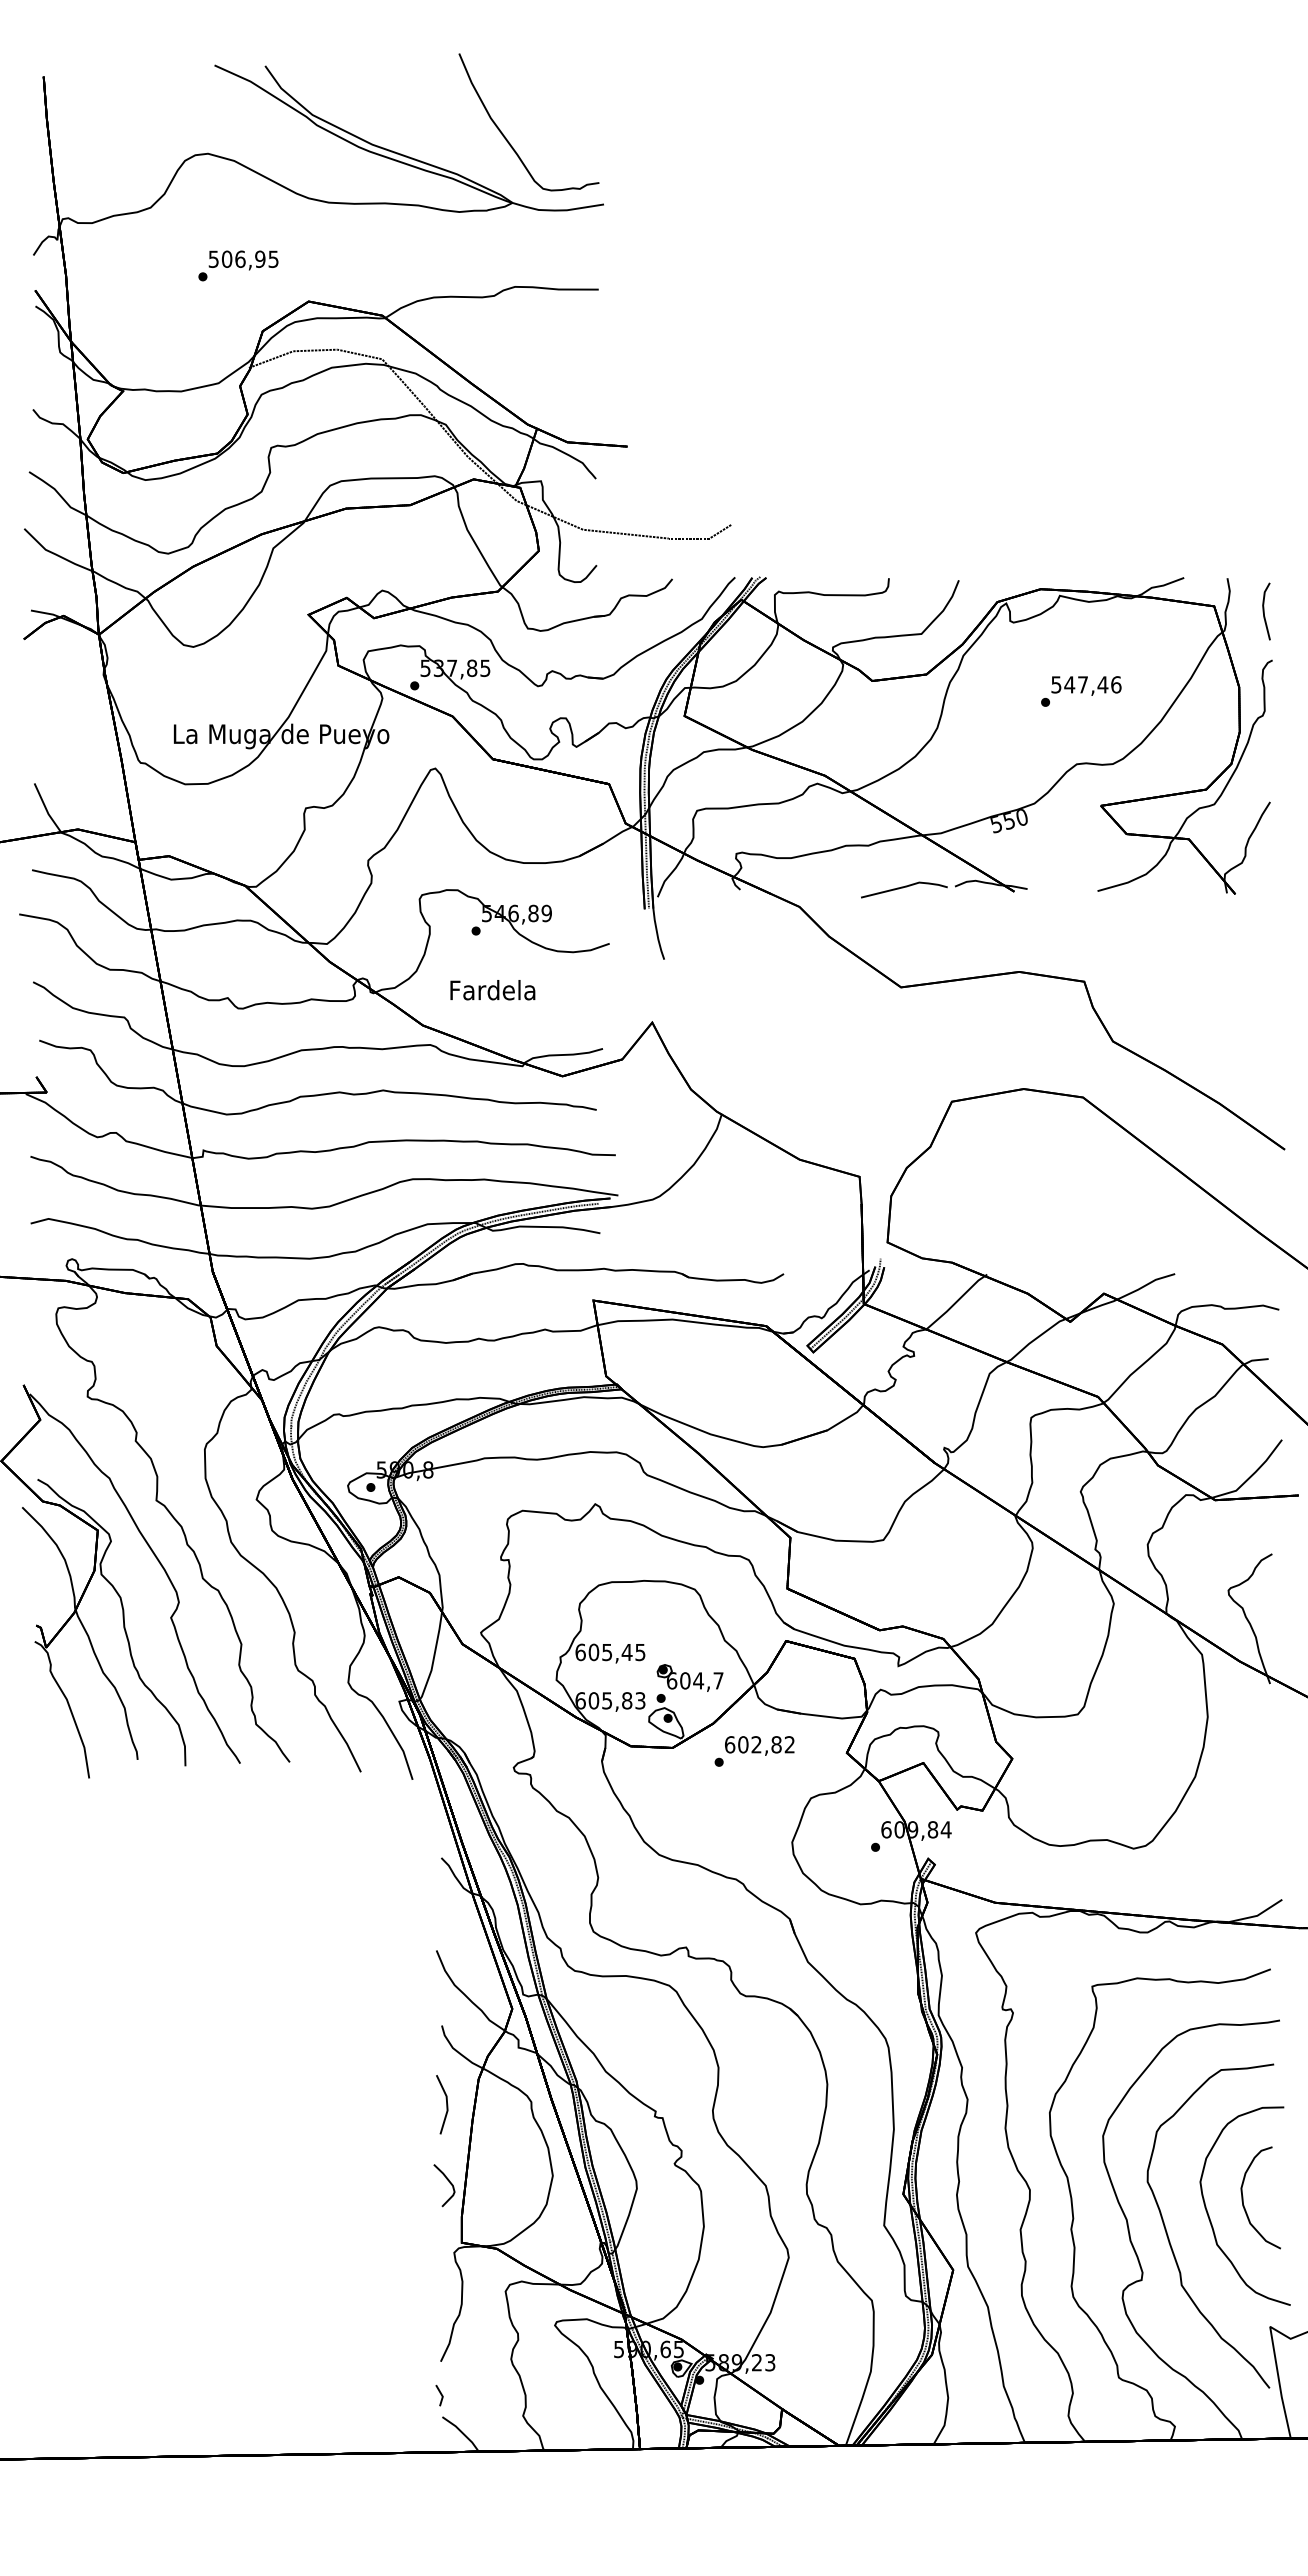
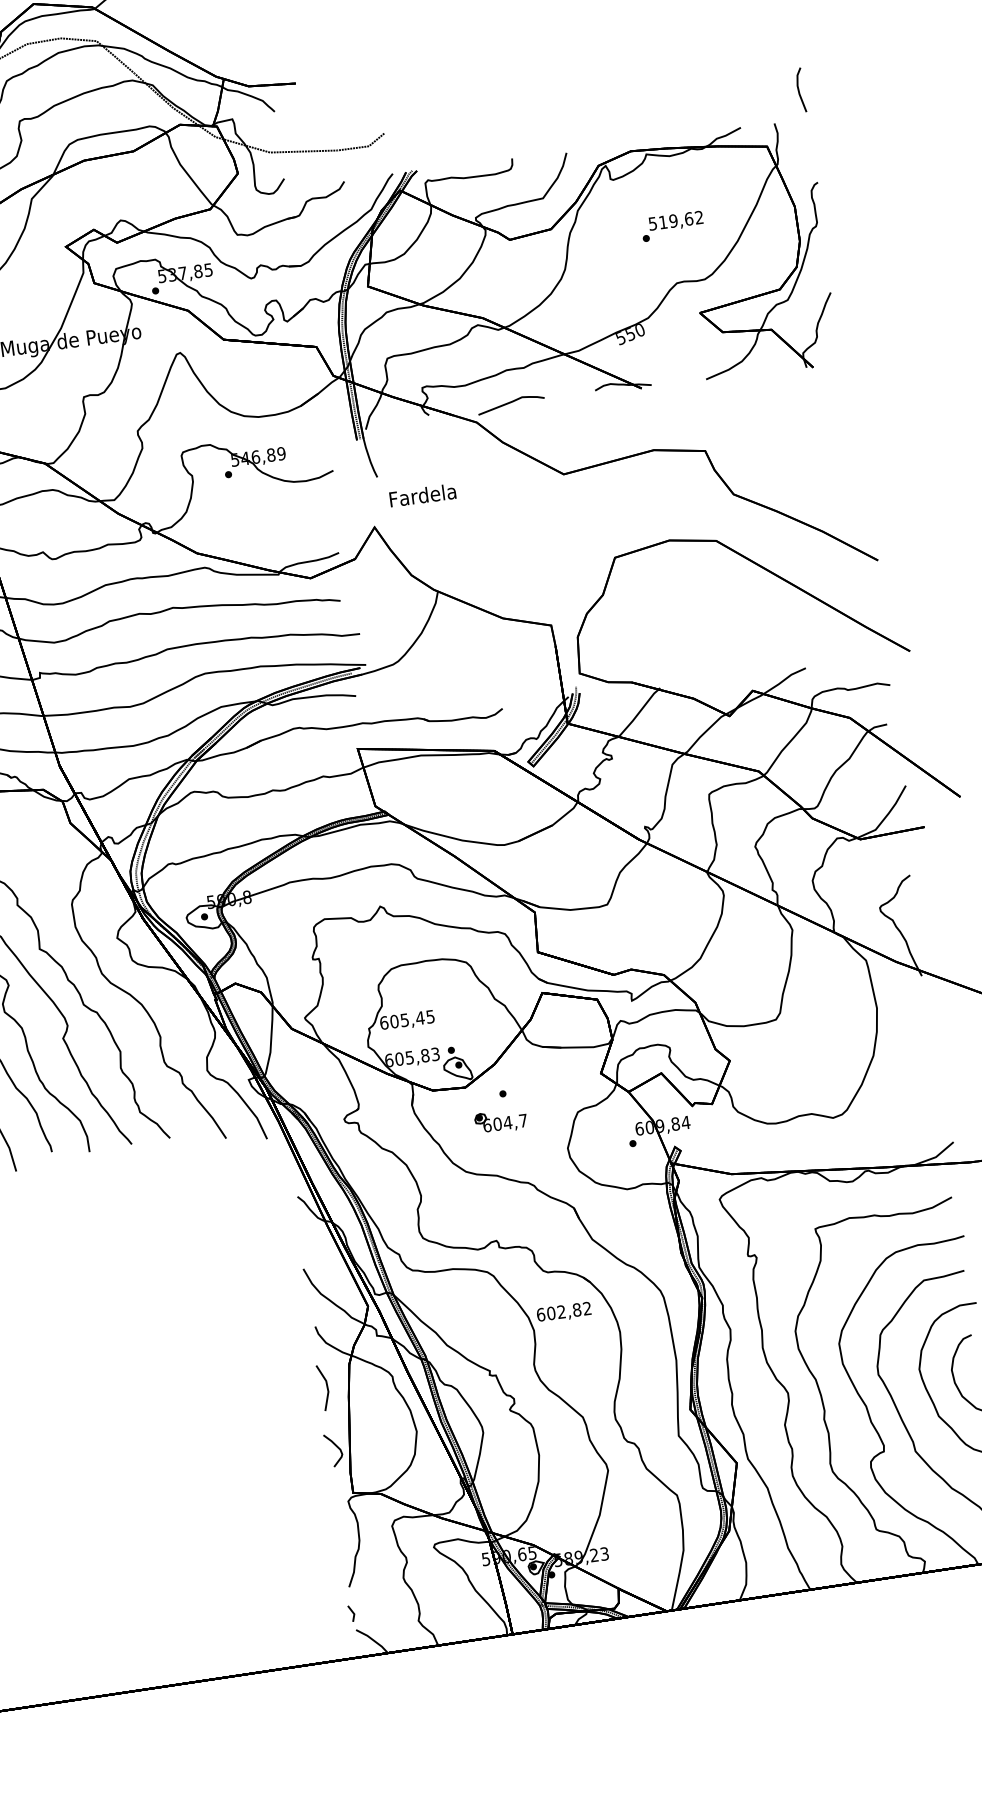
line: (1264, 611) -> (799, 90), moved
text: (1092, 684) -> (680, 219), 547,46 -> 519,62
curve: (903, 888) -> (510, 403), moved
text: (492, 990) -> (422, 495), moved
part: (689, 1677) -> (500, 1121), moved
text: (759, 1745) -> (563, 1312), moved

